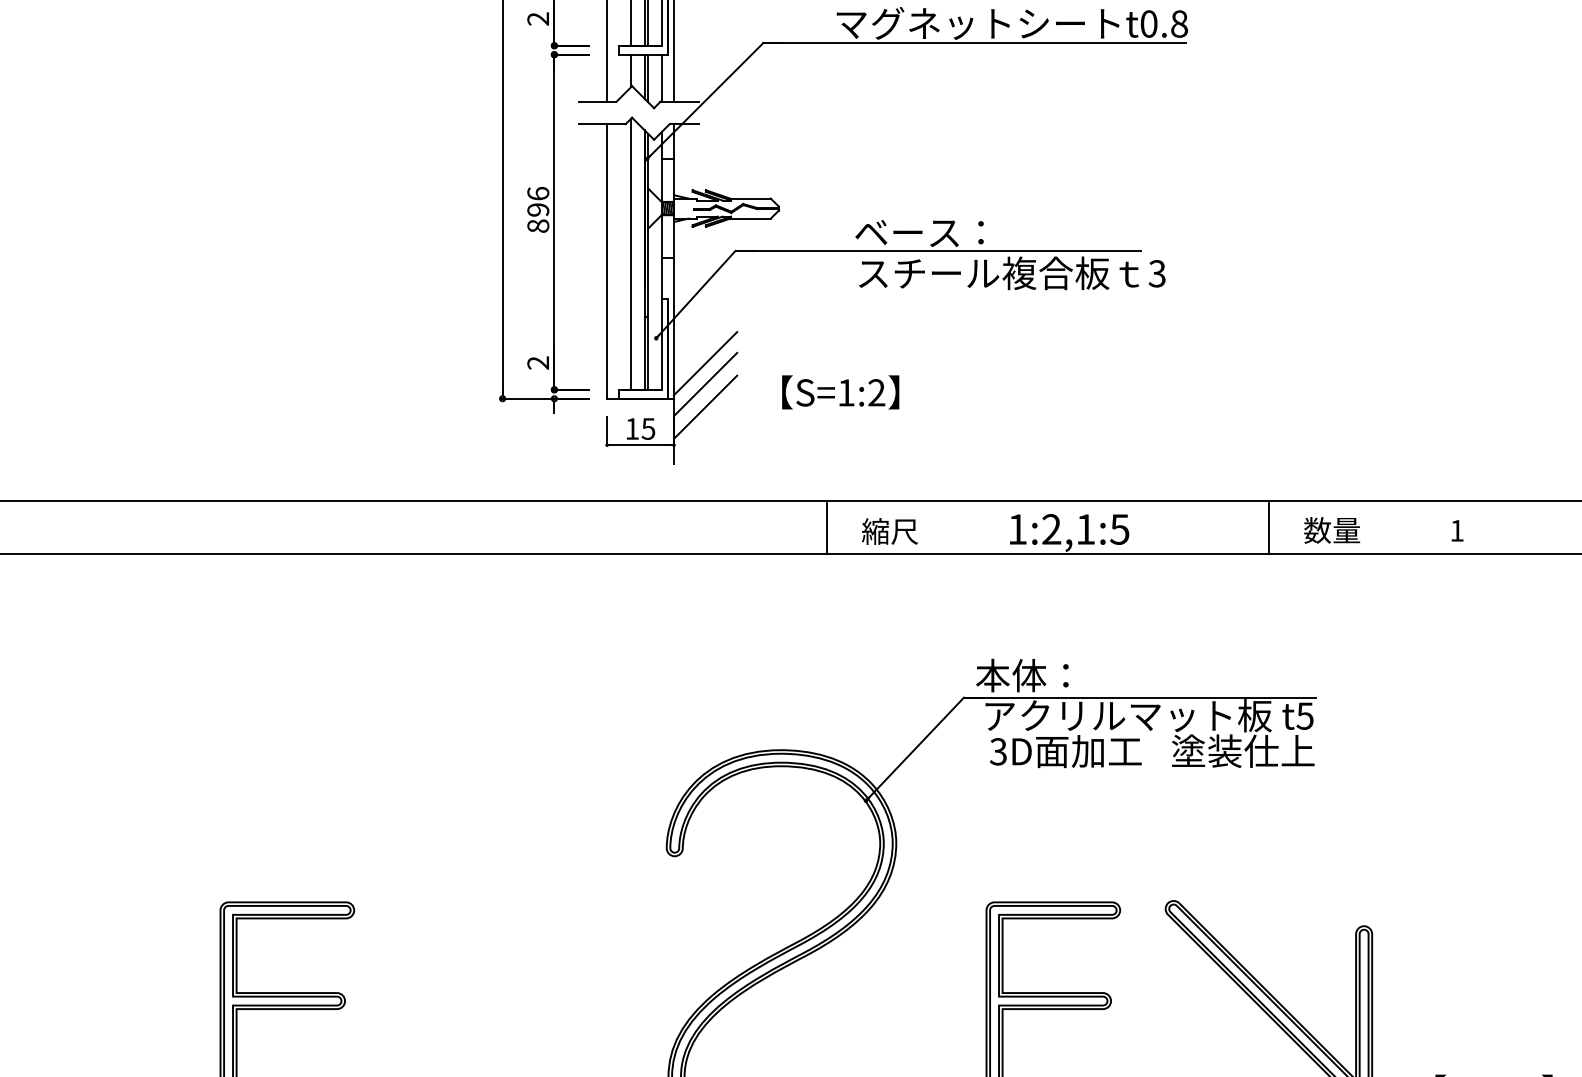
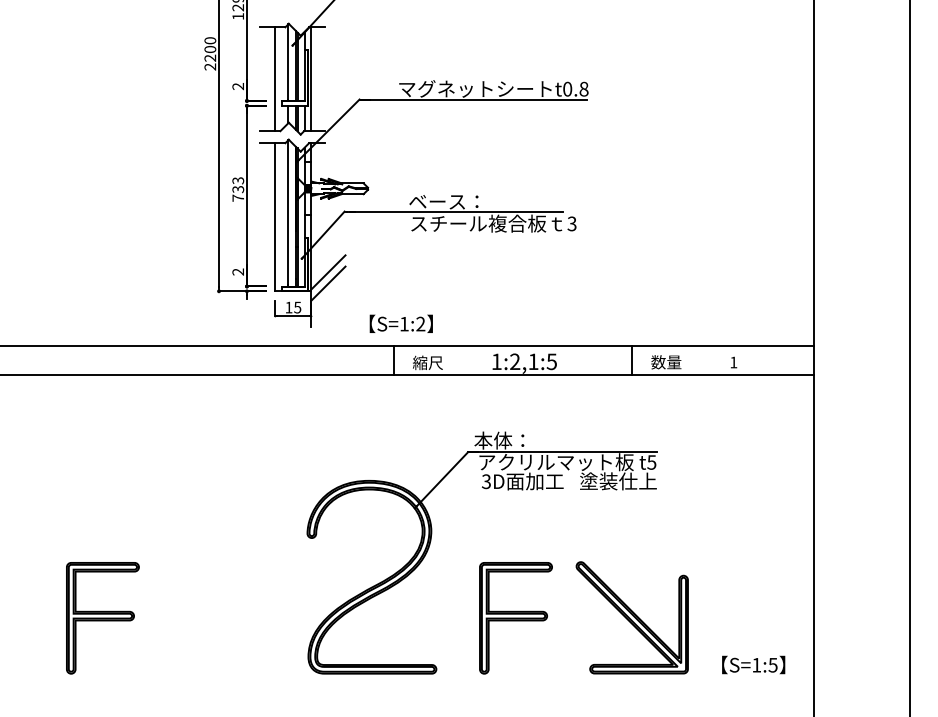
text: (538, 209) -> (238, 189), 896 -> 733
text: (839, 391) -> (400, 323), moved
line: (705, 406) -> (328, 295), removed

